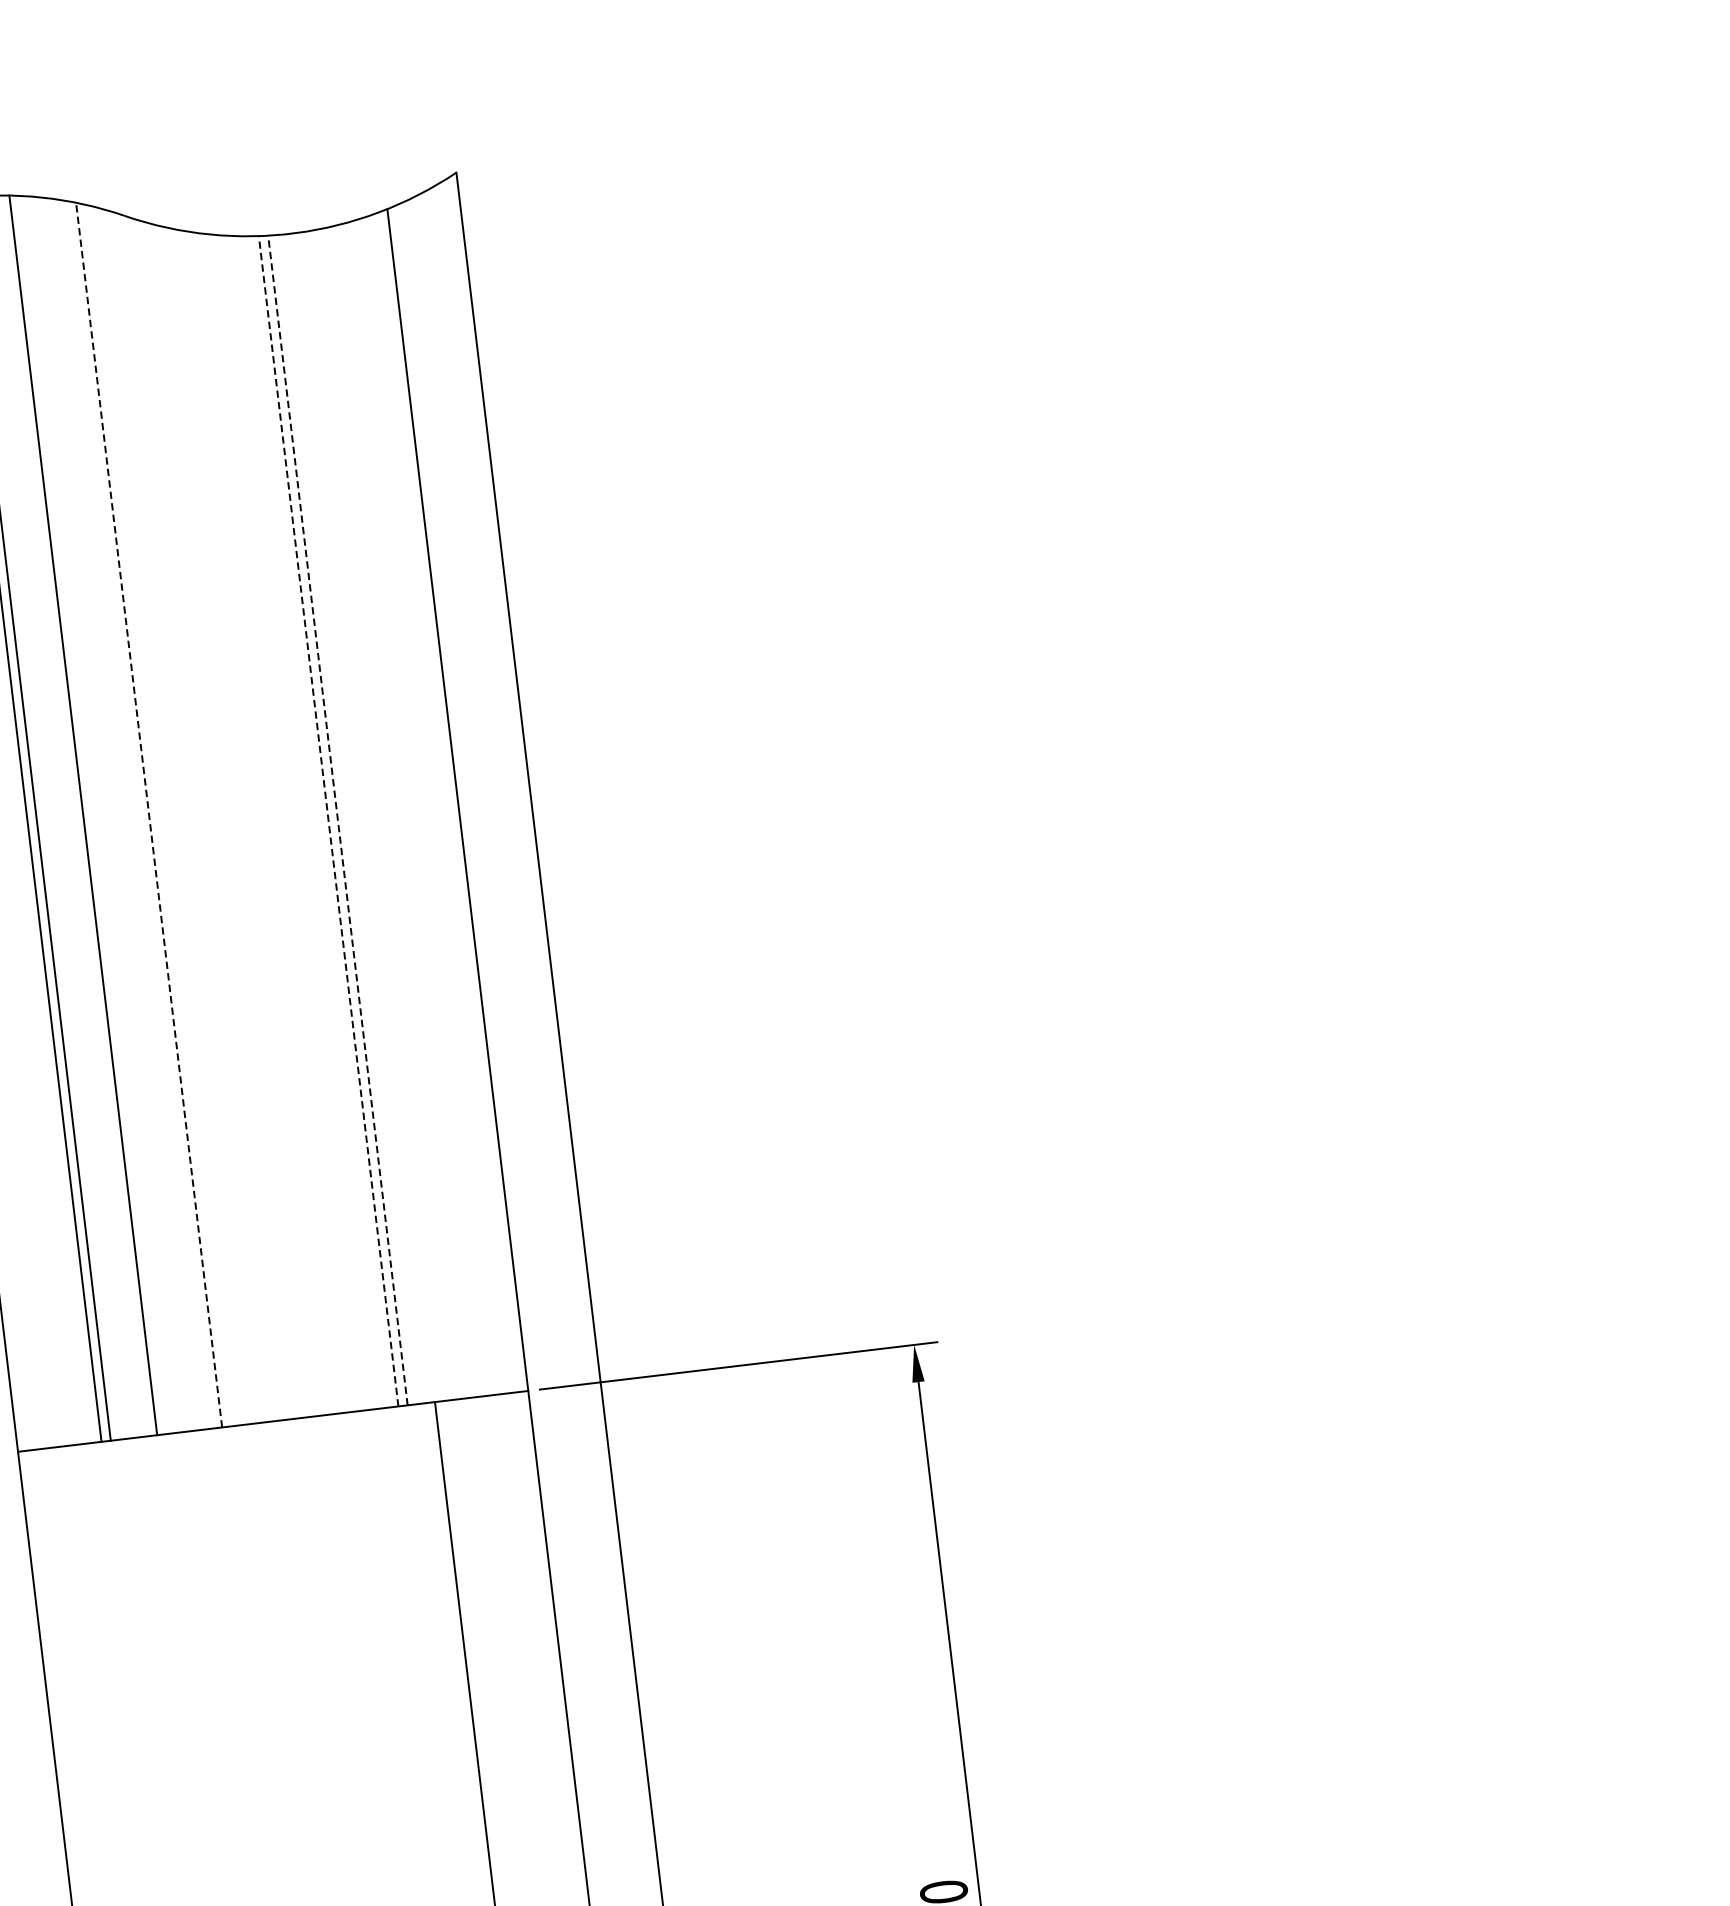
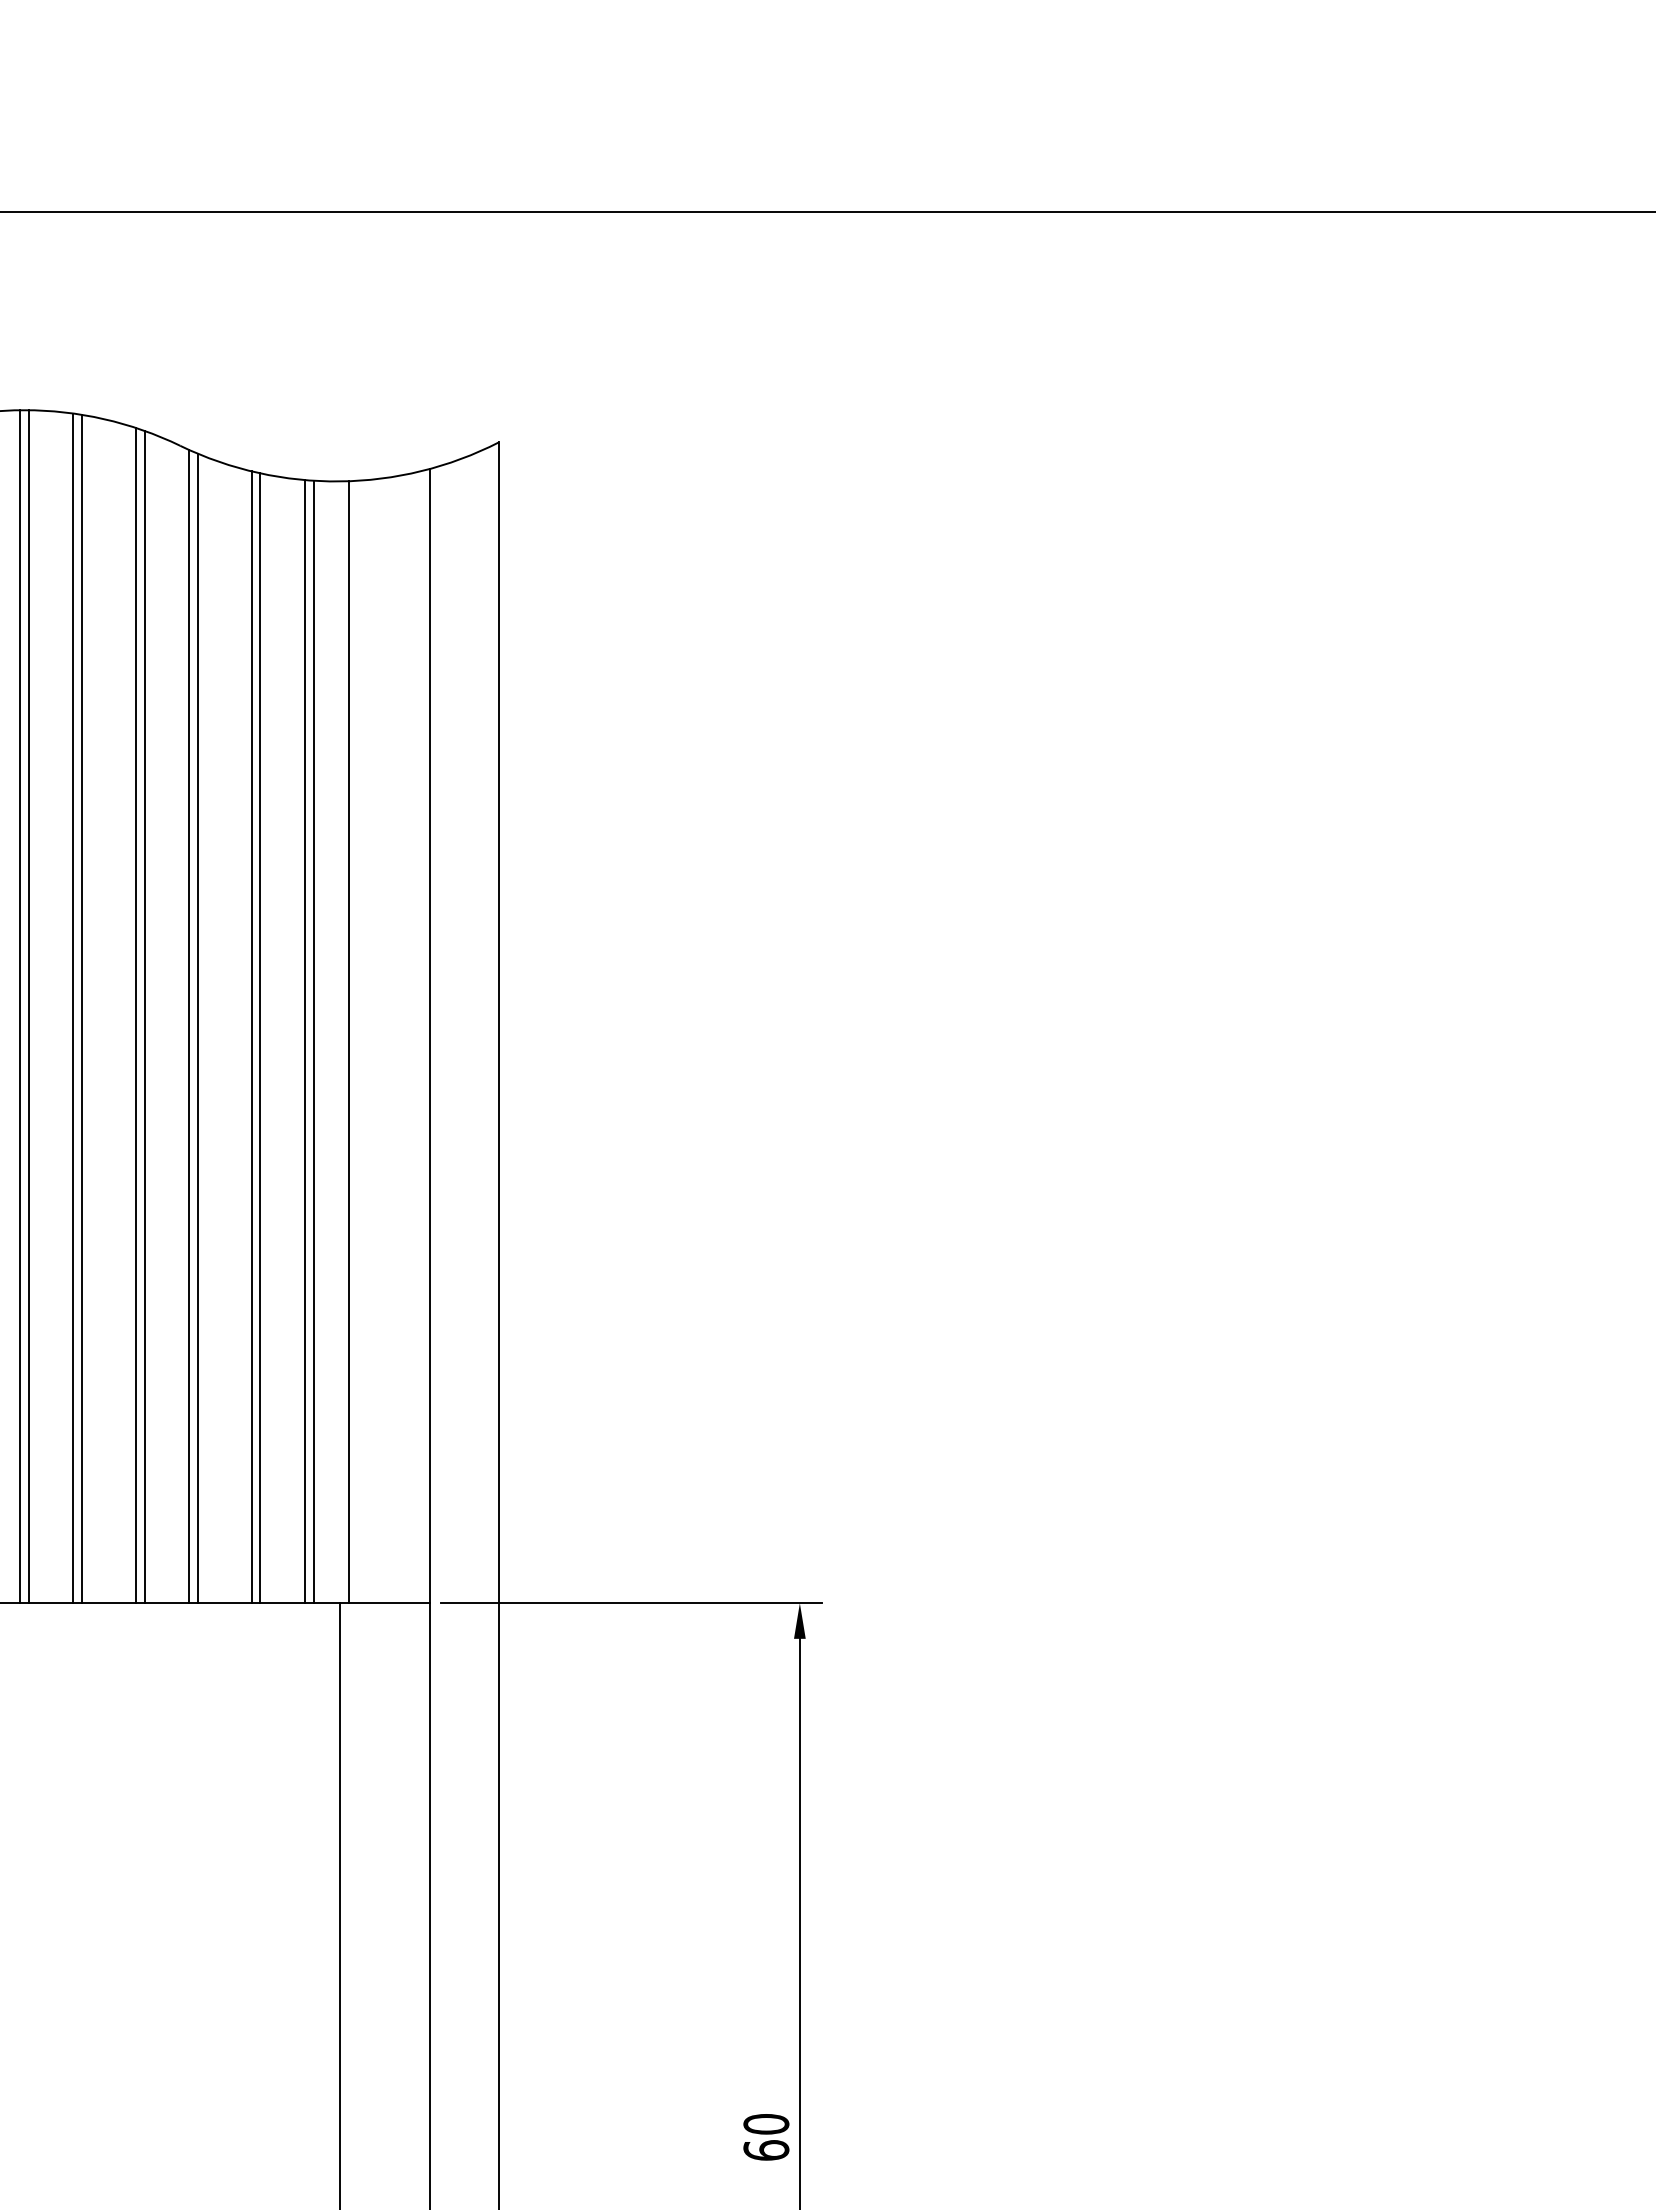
line: (92, 814) -> (82, 1008), added
line: (148, 815) -> (135, 1015), dashed -> solid
line: (158, 815) -> (144, 1016), added
line: (375, 816) -> (349, 1042), added
line: (206, 819) -> (189, 1026), added
line: (216, 820) -> (198, 1028), added
line: (337, 820) -> (313, 1041), dashed -> solid
line: (328, 821) -> (304, 1041), dashed -> solid
line: (272, 823) -> (251, 1037), added
line: (281, 823) -> (260, 1038), added

